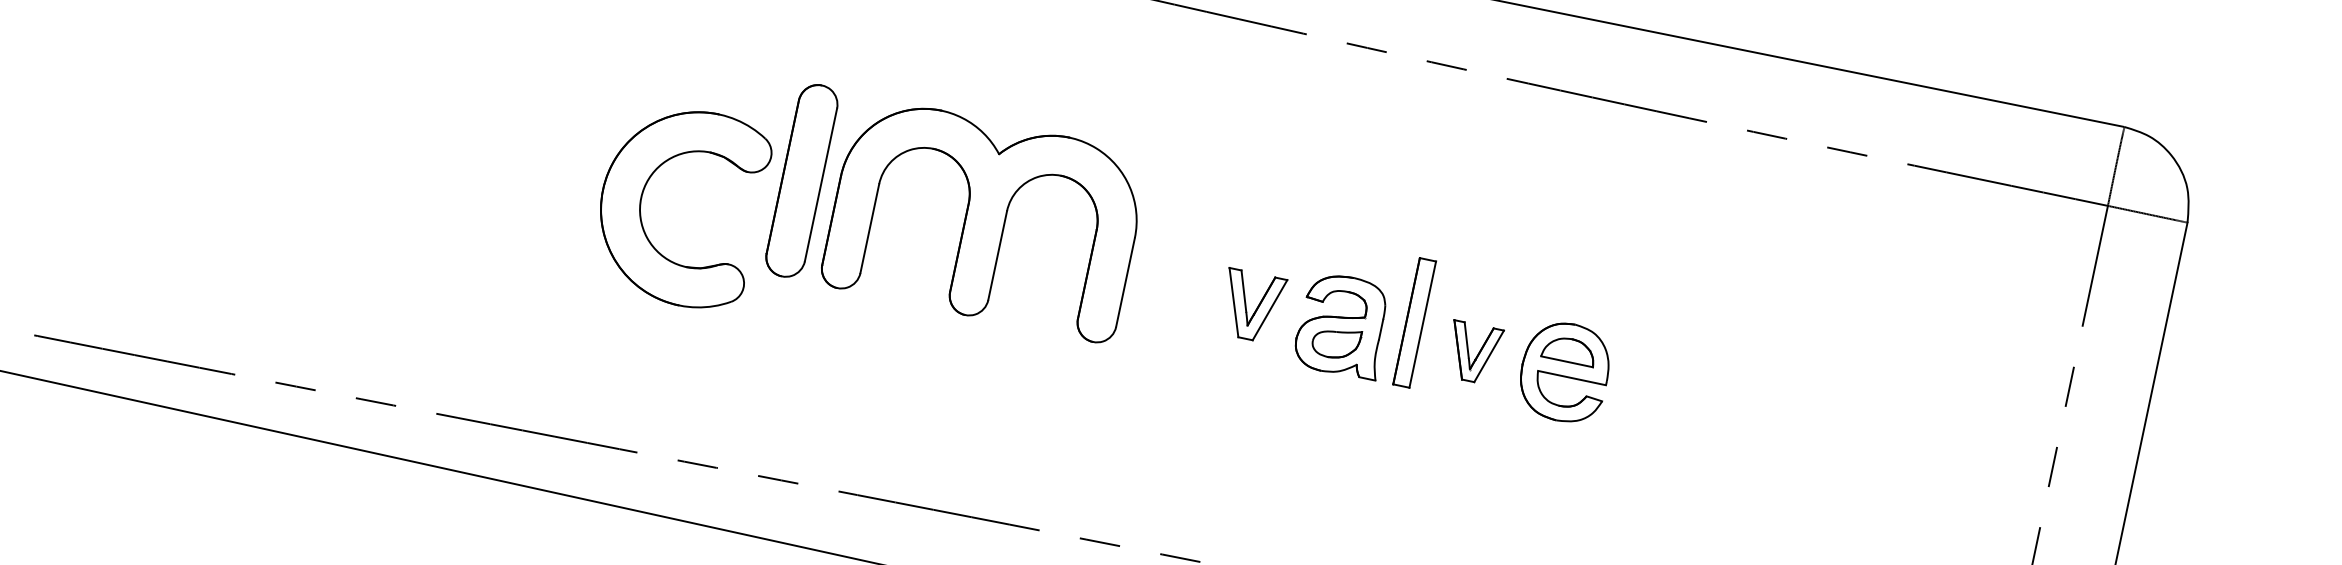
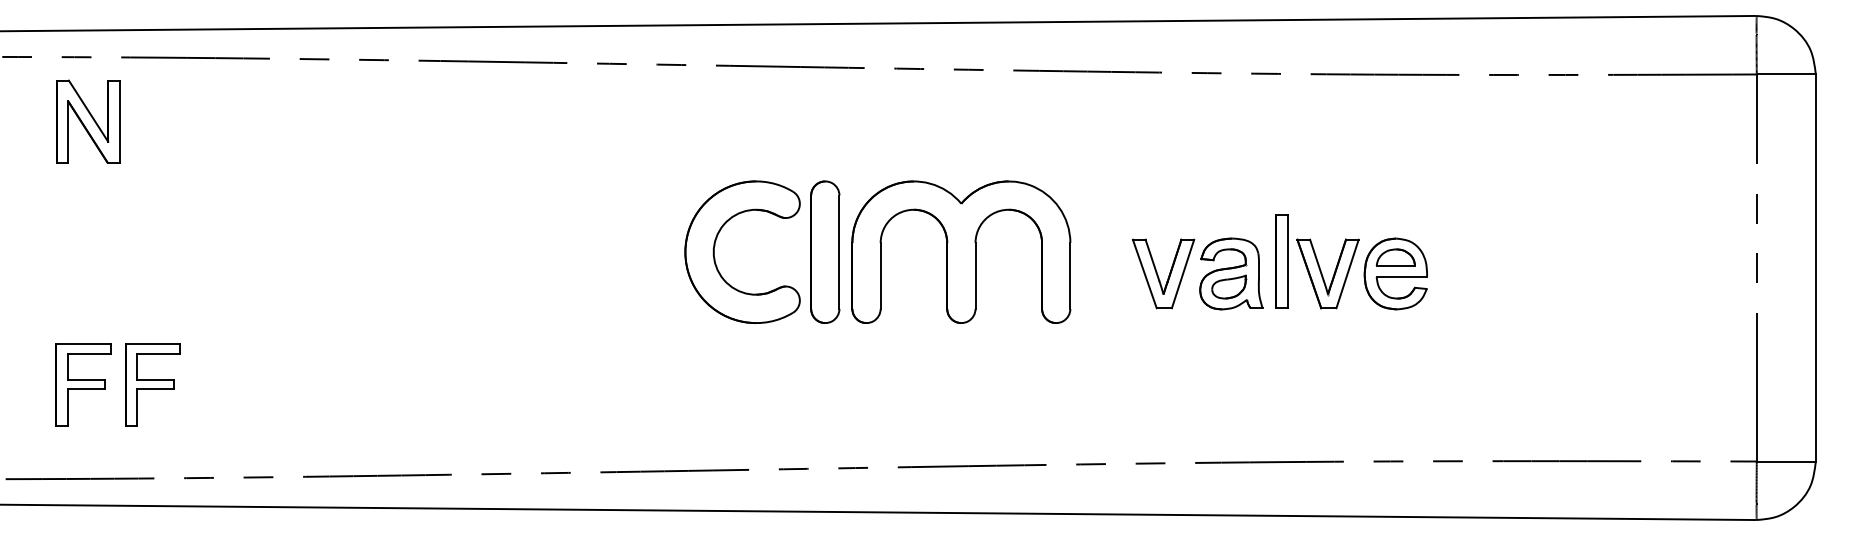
part: (645, 190) -> (715, 246), moved
part: (1251, 305) -> (1163, 273), size x1.43
part: (1472, 352) -> (1327, 273), size x1.67

